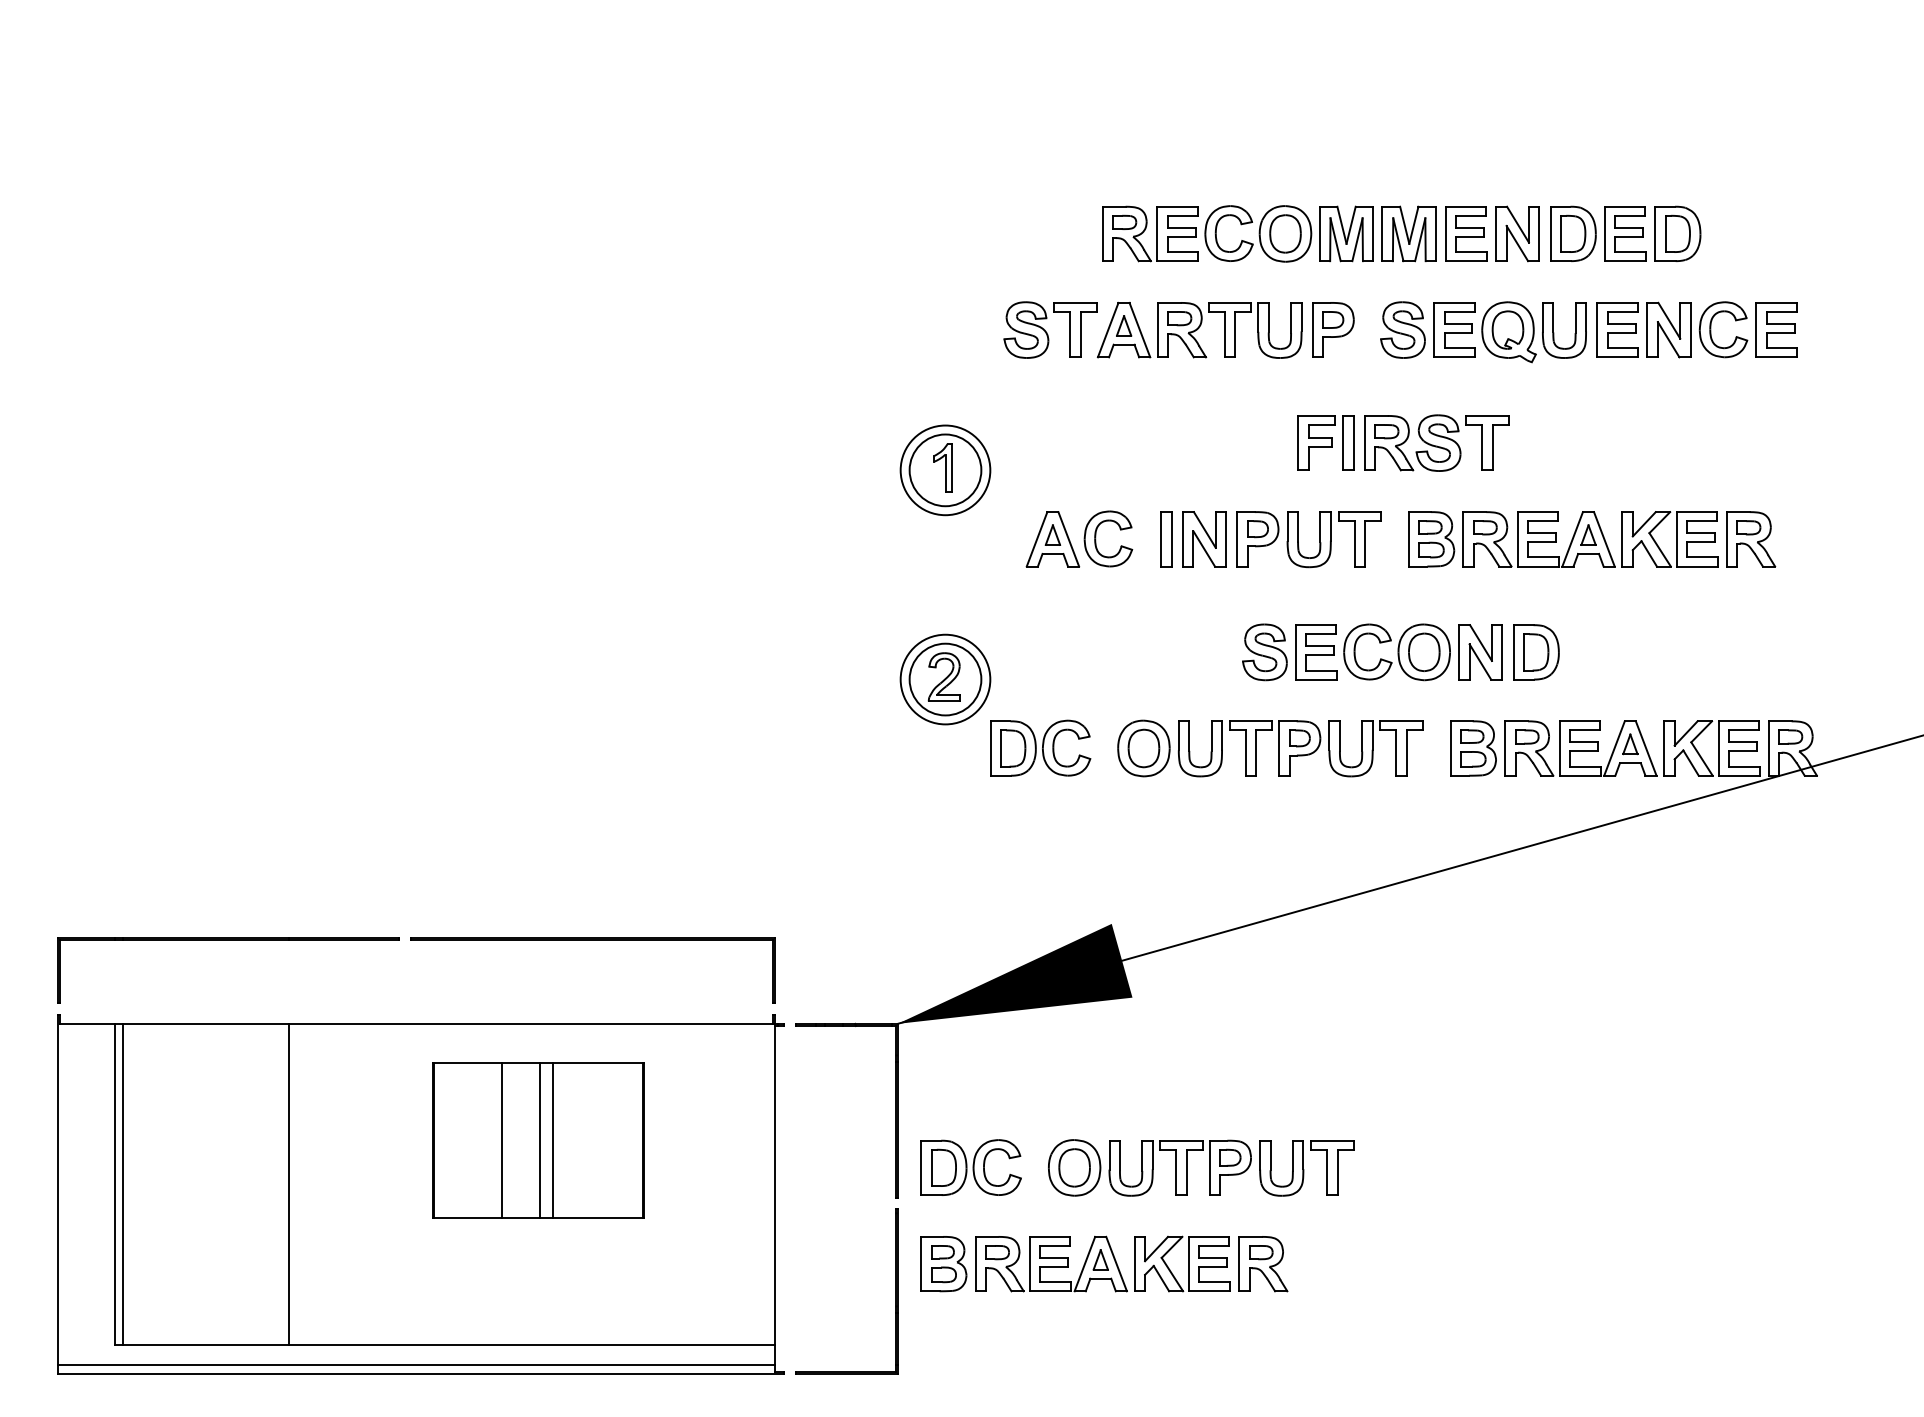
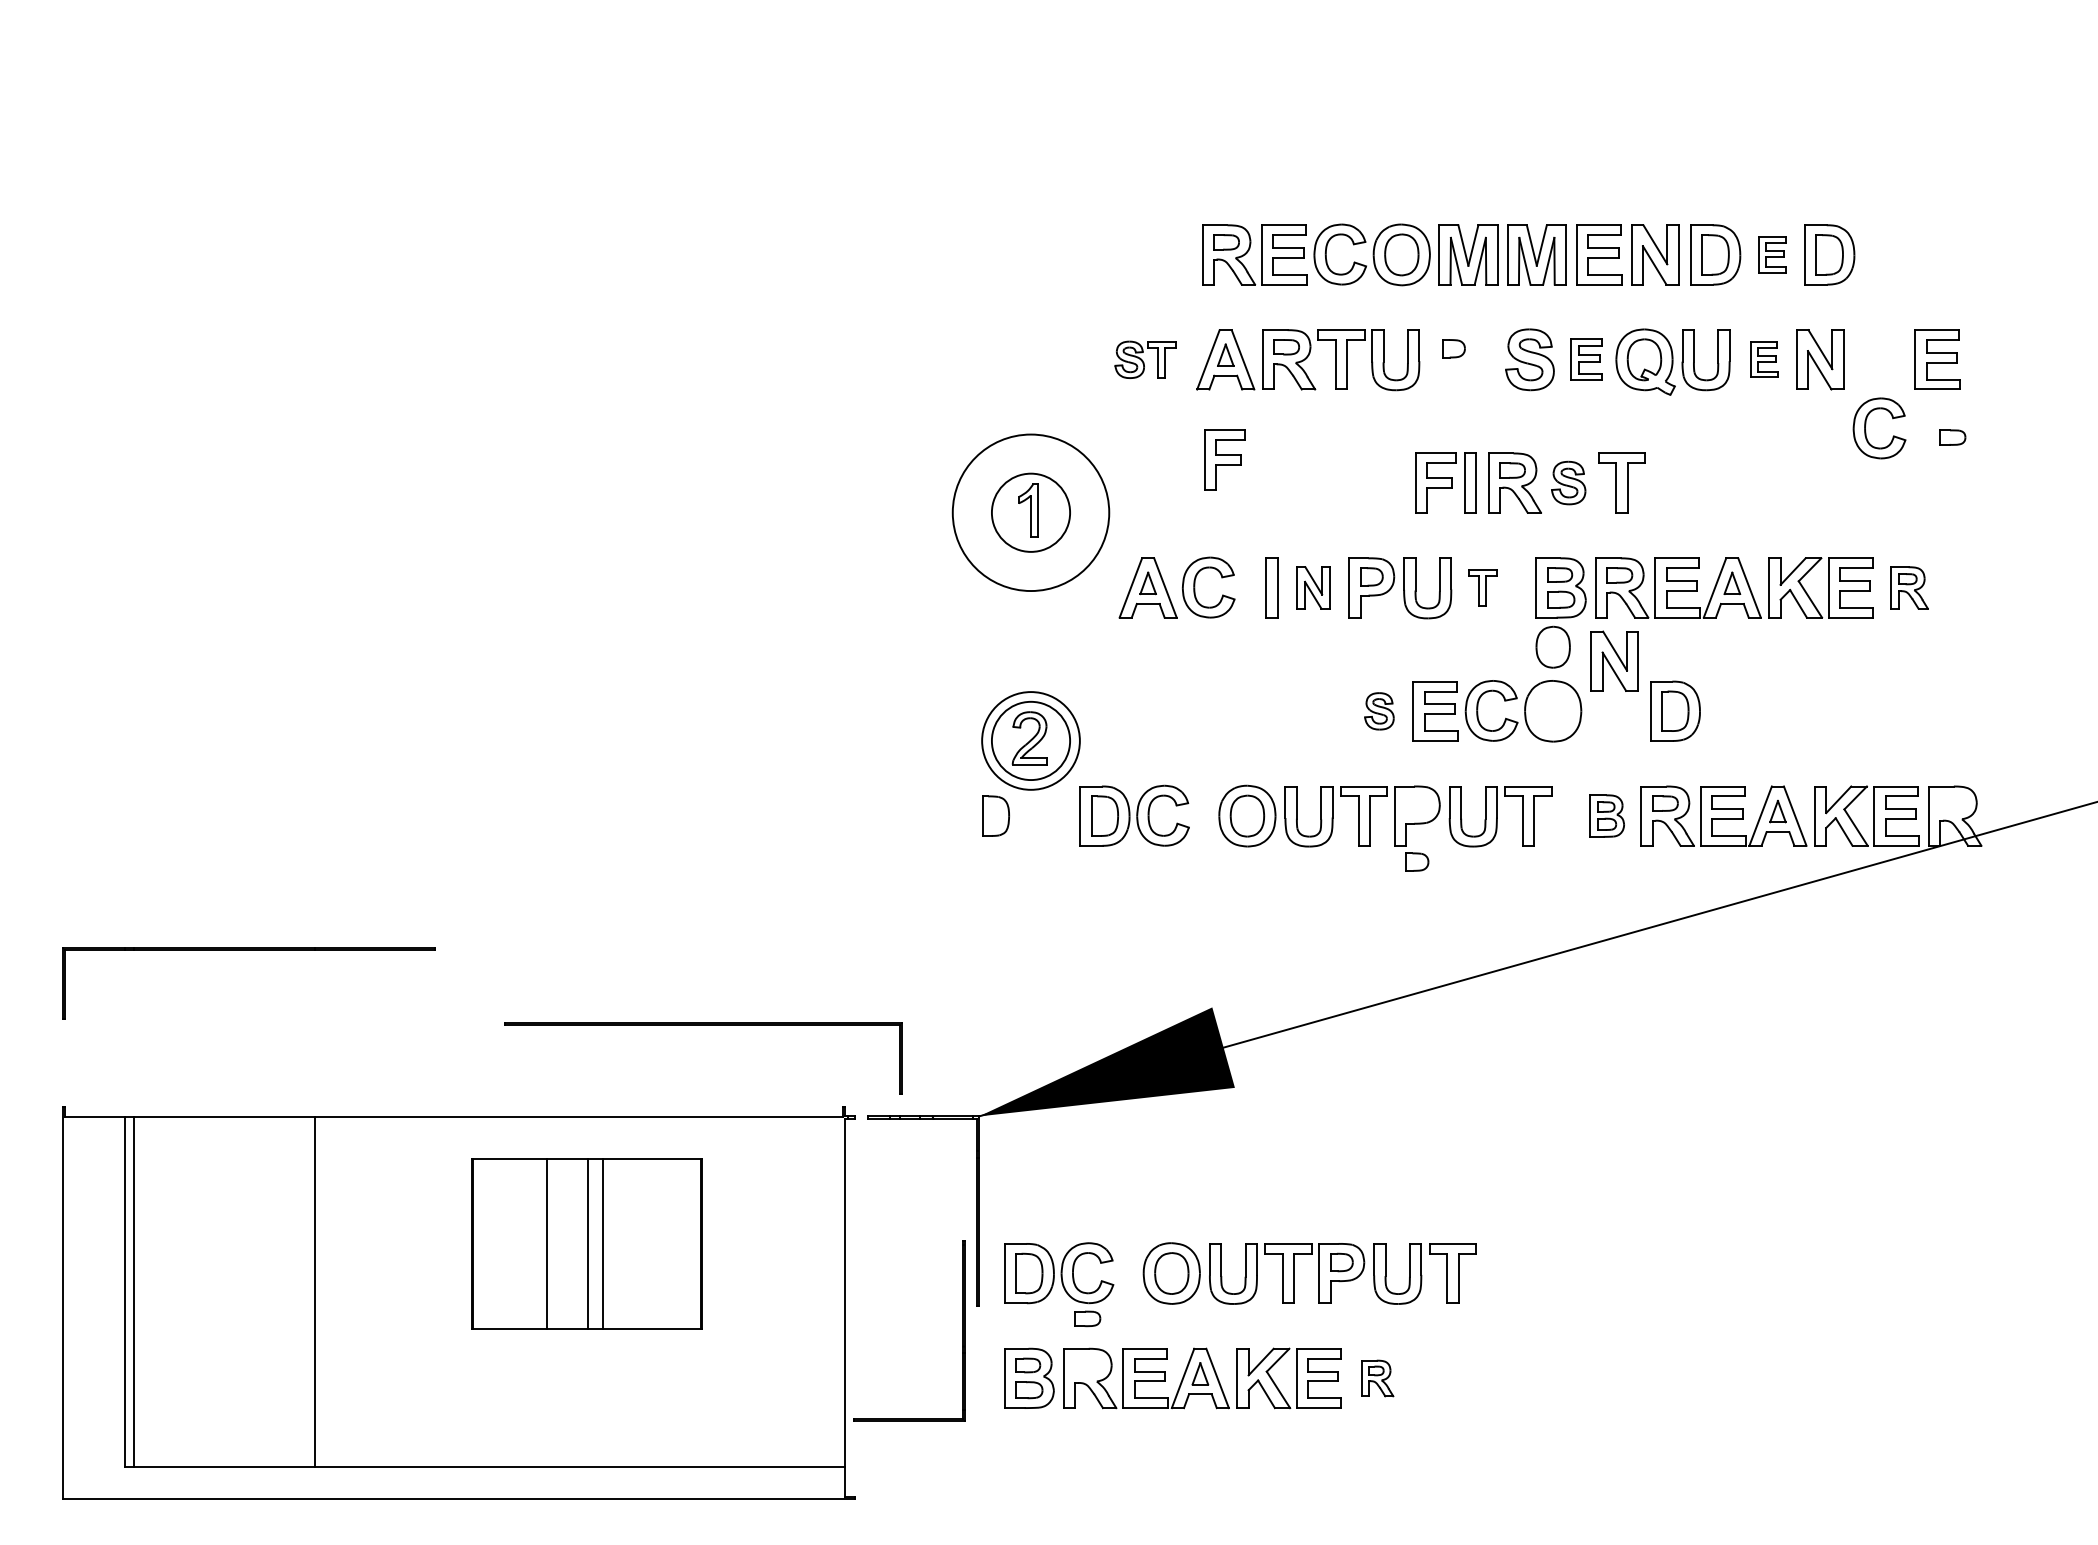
part: (1625, 233) -> (1772, 254), size x0.6
part: (1050, 329) -> (1145, 359), size x0.6
part: (1333, 329) -> (1454, 359), removed
part: (1454, 329) -> (1586, 359), size x0.7
part: (1618, 329) -> (1764, 359), size x0.6
part: (1711, 332) -> (1866, 431), moved
part: (1122, 421) -> (1224, 459), added
part: (1438, 442) -> (1568, 482), size x0.7
circle: (945, 470) -> (1030, 512), size x1.6
part: (1204, 538) -> (1313, 587), size x0.7
part: (1359, 538) -> (1482, 587), size x0.6
part: (1750, 538) -> (1909, 587), size x0.7
part: (1423, 651) -> (1552, 646), moved
part: (1480, 651) -> (1614, 660), moved
part: (1265, 652) -> (1379, 711), size x0.6
part: (1790, 736) -> (1952, 437), moved
part: (1299, 737) -> (1417, 861), moved
part: (912, 747) -> (995, 815), added
part: (1473, 747) -> (1606, 815), size x0.7
part: (228, 940) -> (248, 950), moved
part: (592, 940) -> (703, 1025), moved
part: (997, 1252) -> (1087, 1318), moved
part: (1263, 1264) -> (1377, 1378), size x0.6
part: (895, 1291) -> (962, 1330), moved
line: (415, 1365) -> (453, 1488), removed

